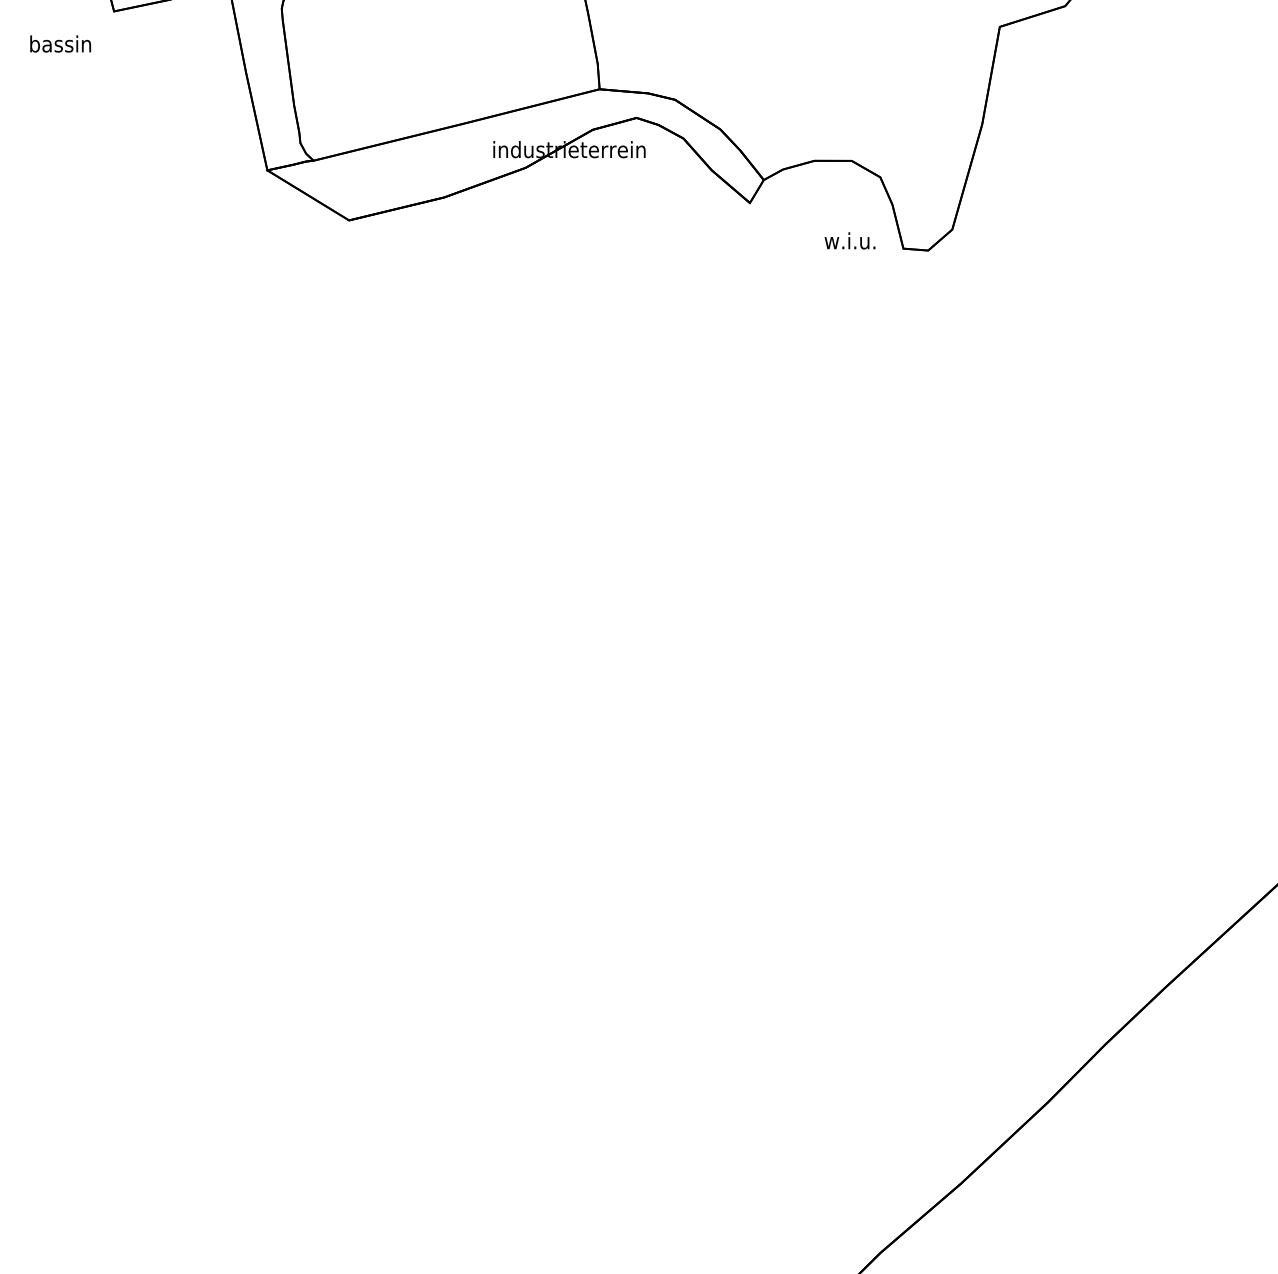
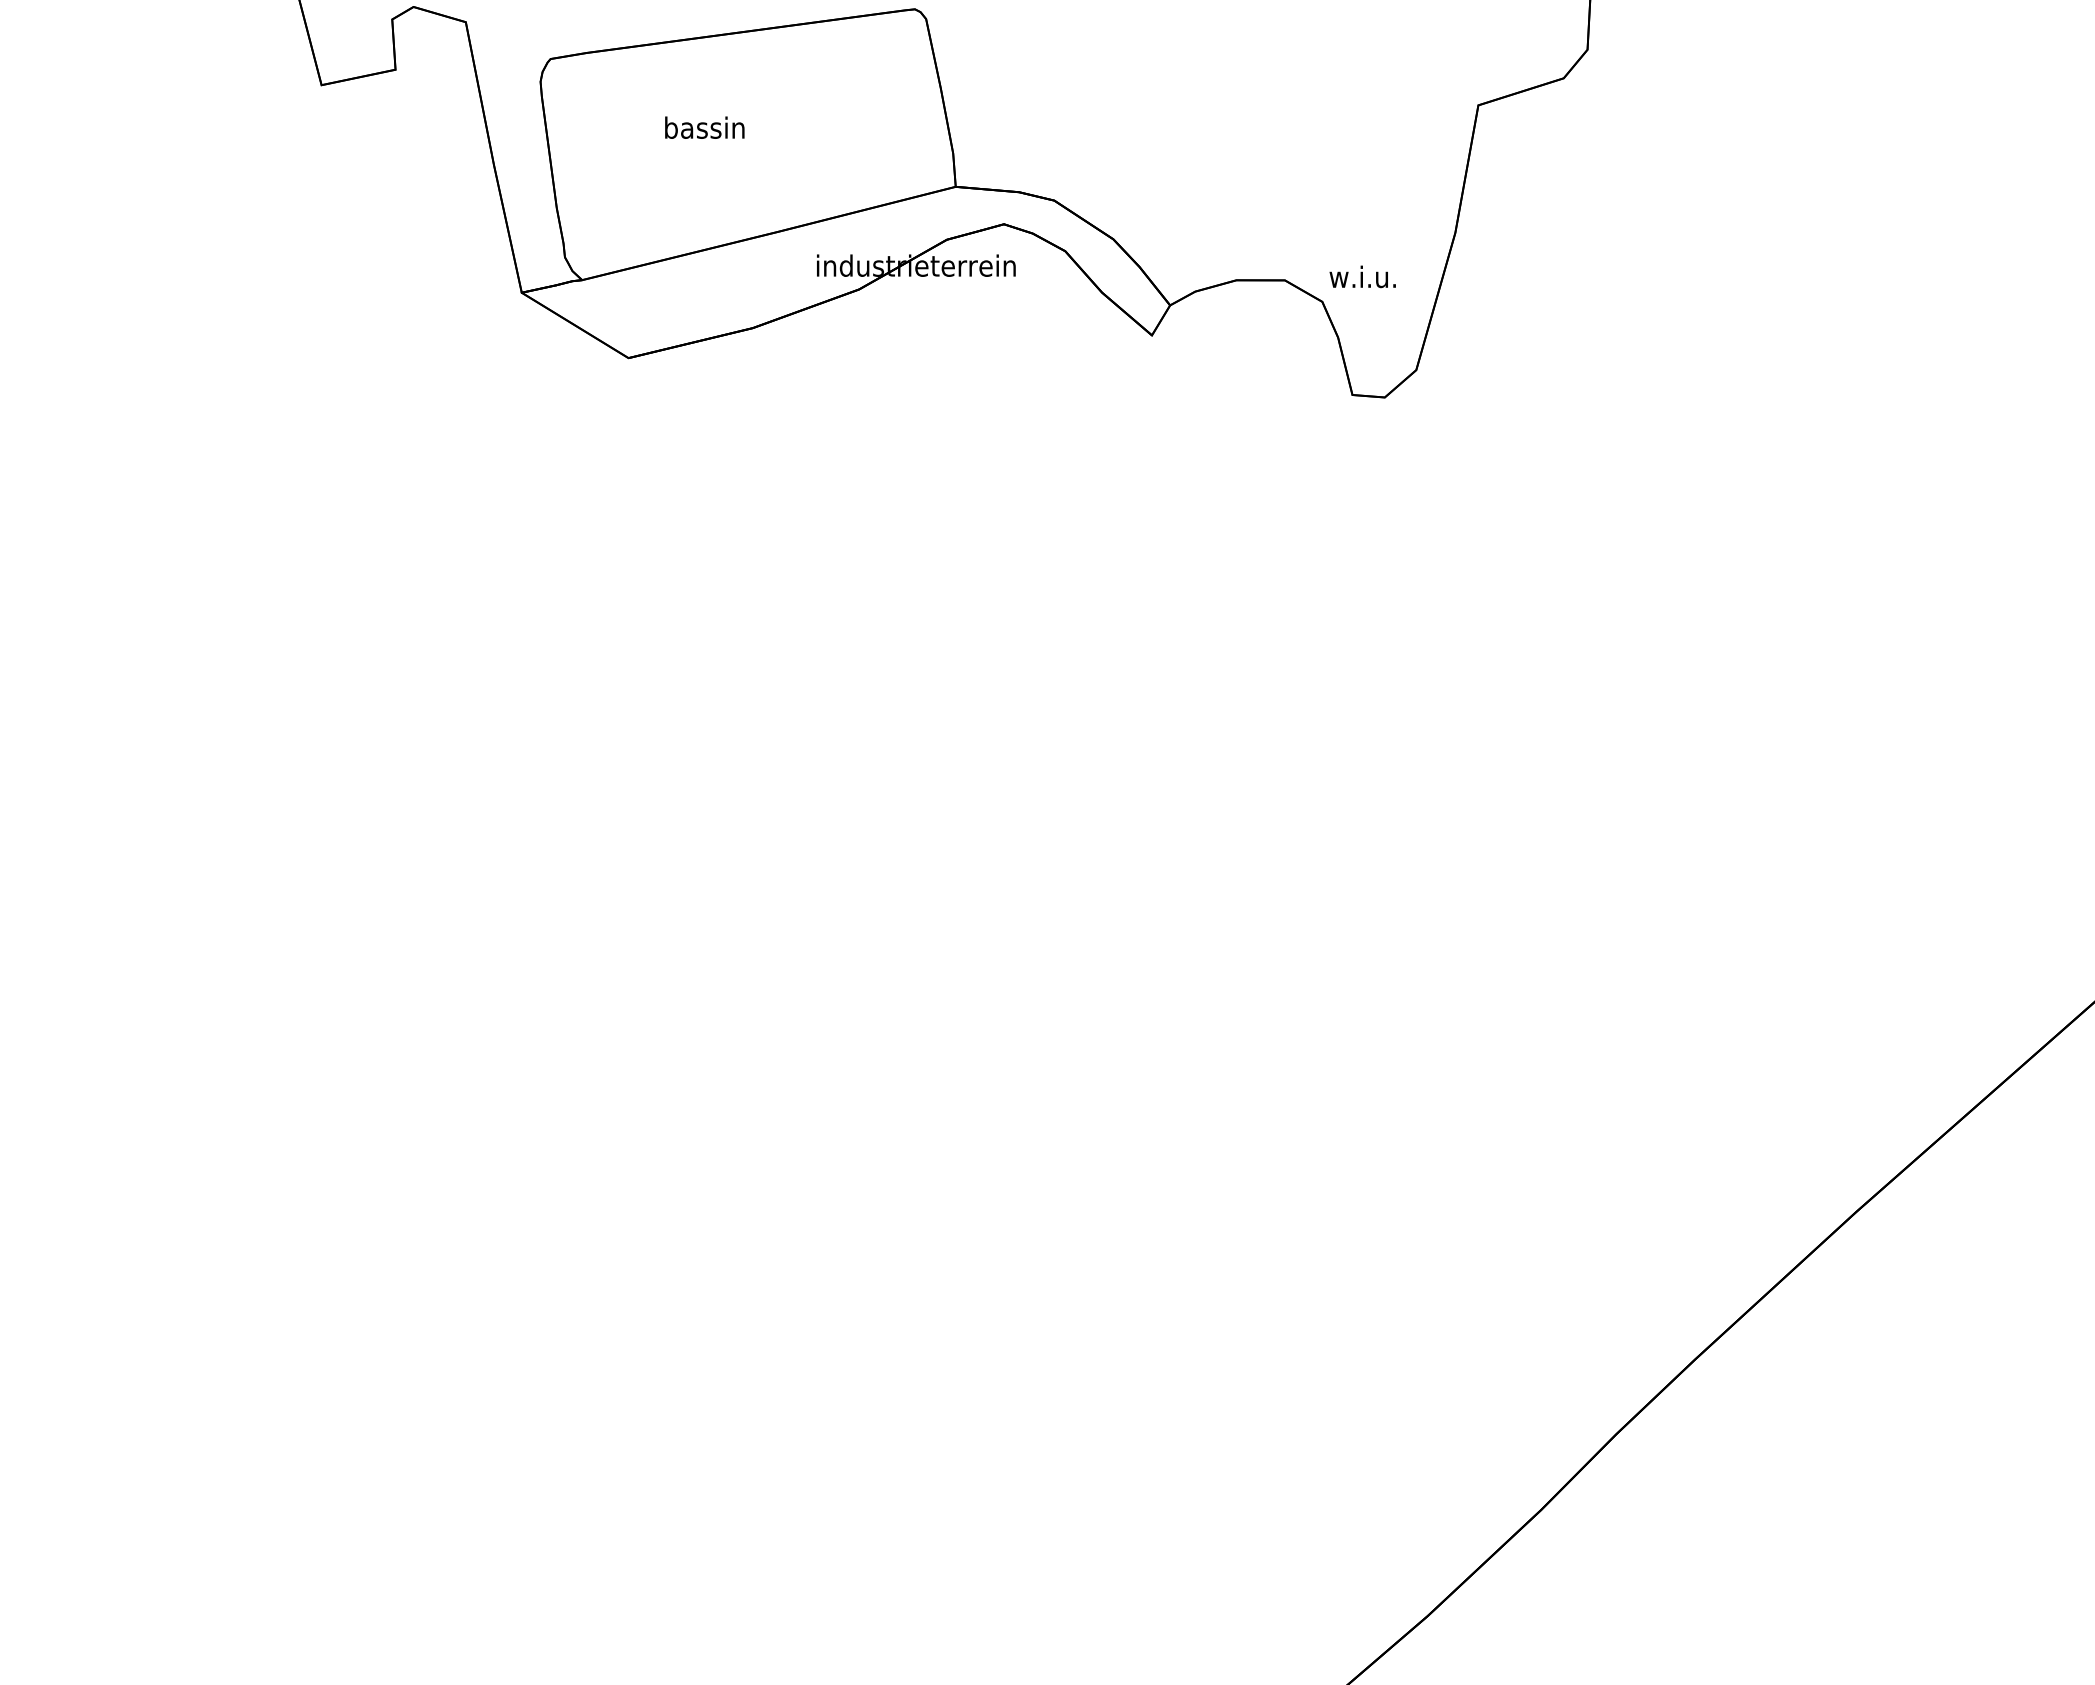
text: (60, 43) -> (704, 127), moved
text: (849, 240) -> (1362, 276), moved

